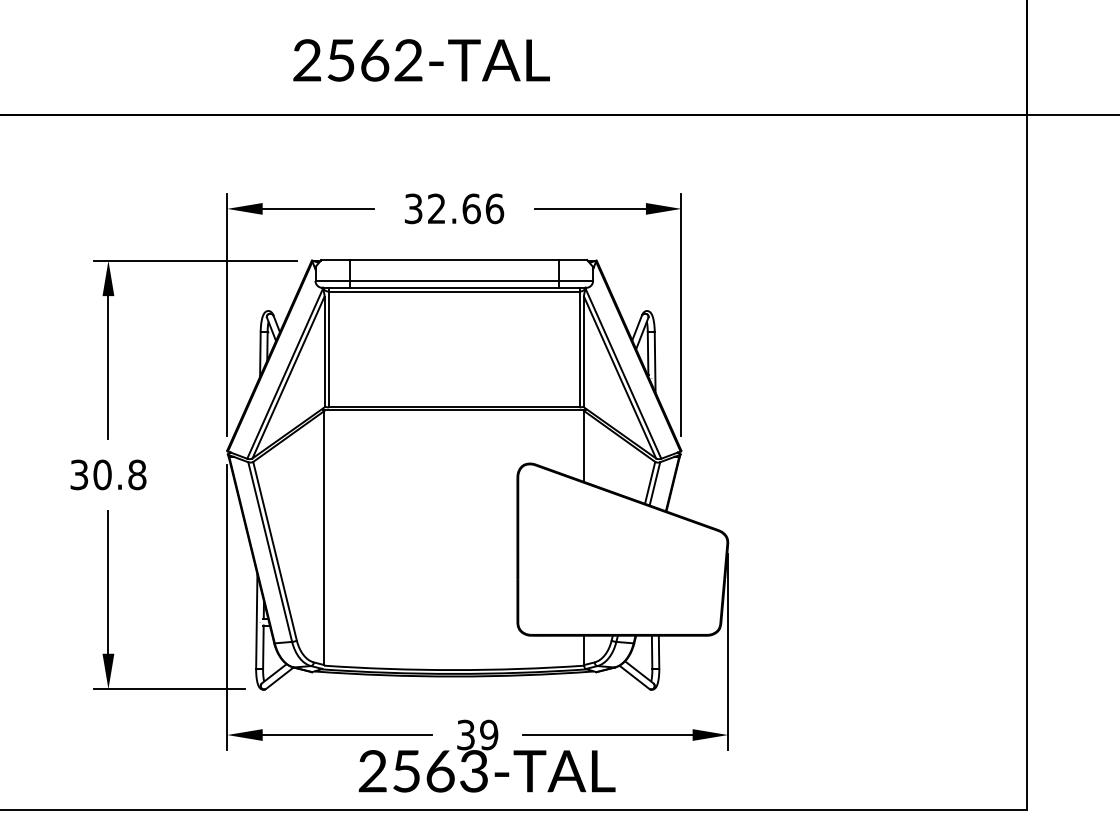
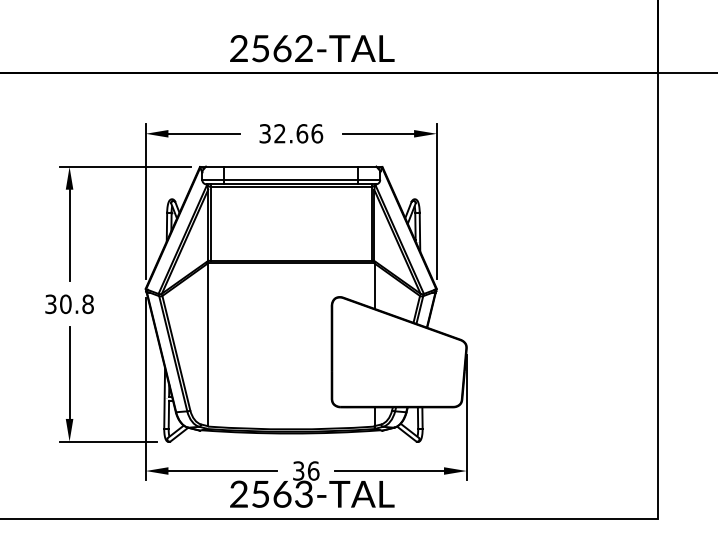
text: (421, 60) -> (312, 48), moved
text: (489, 734) -> (313, 470), 39 -> 36

